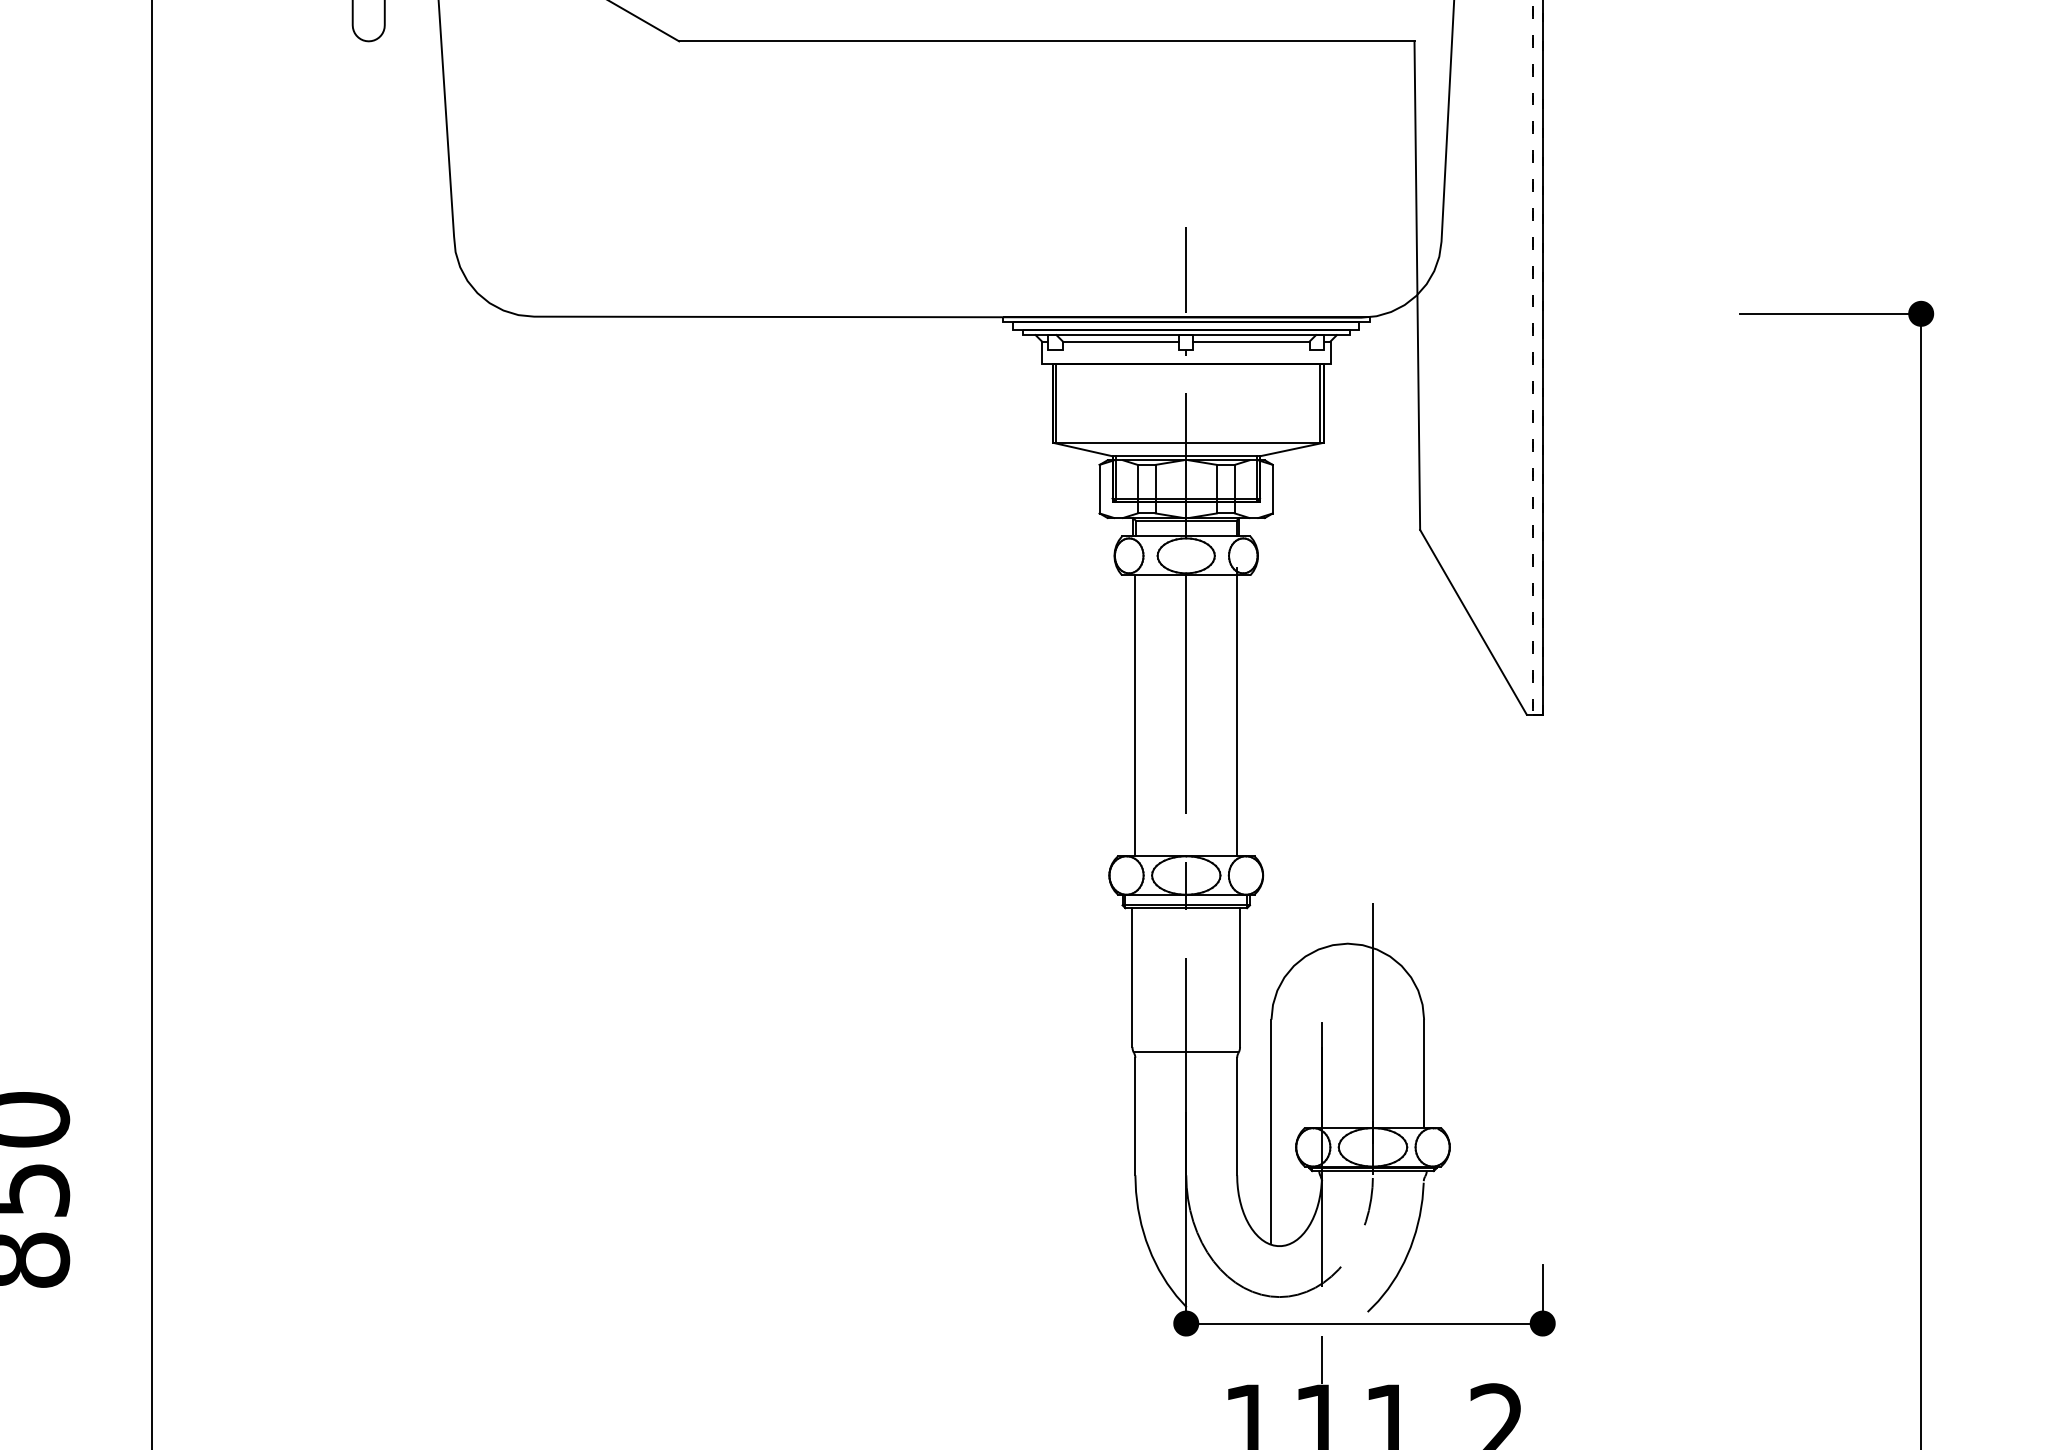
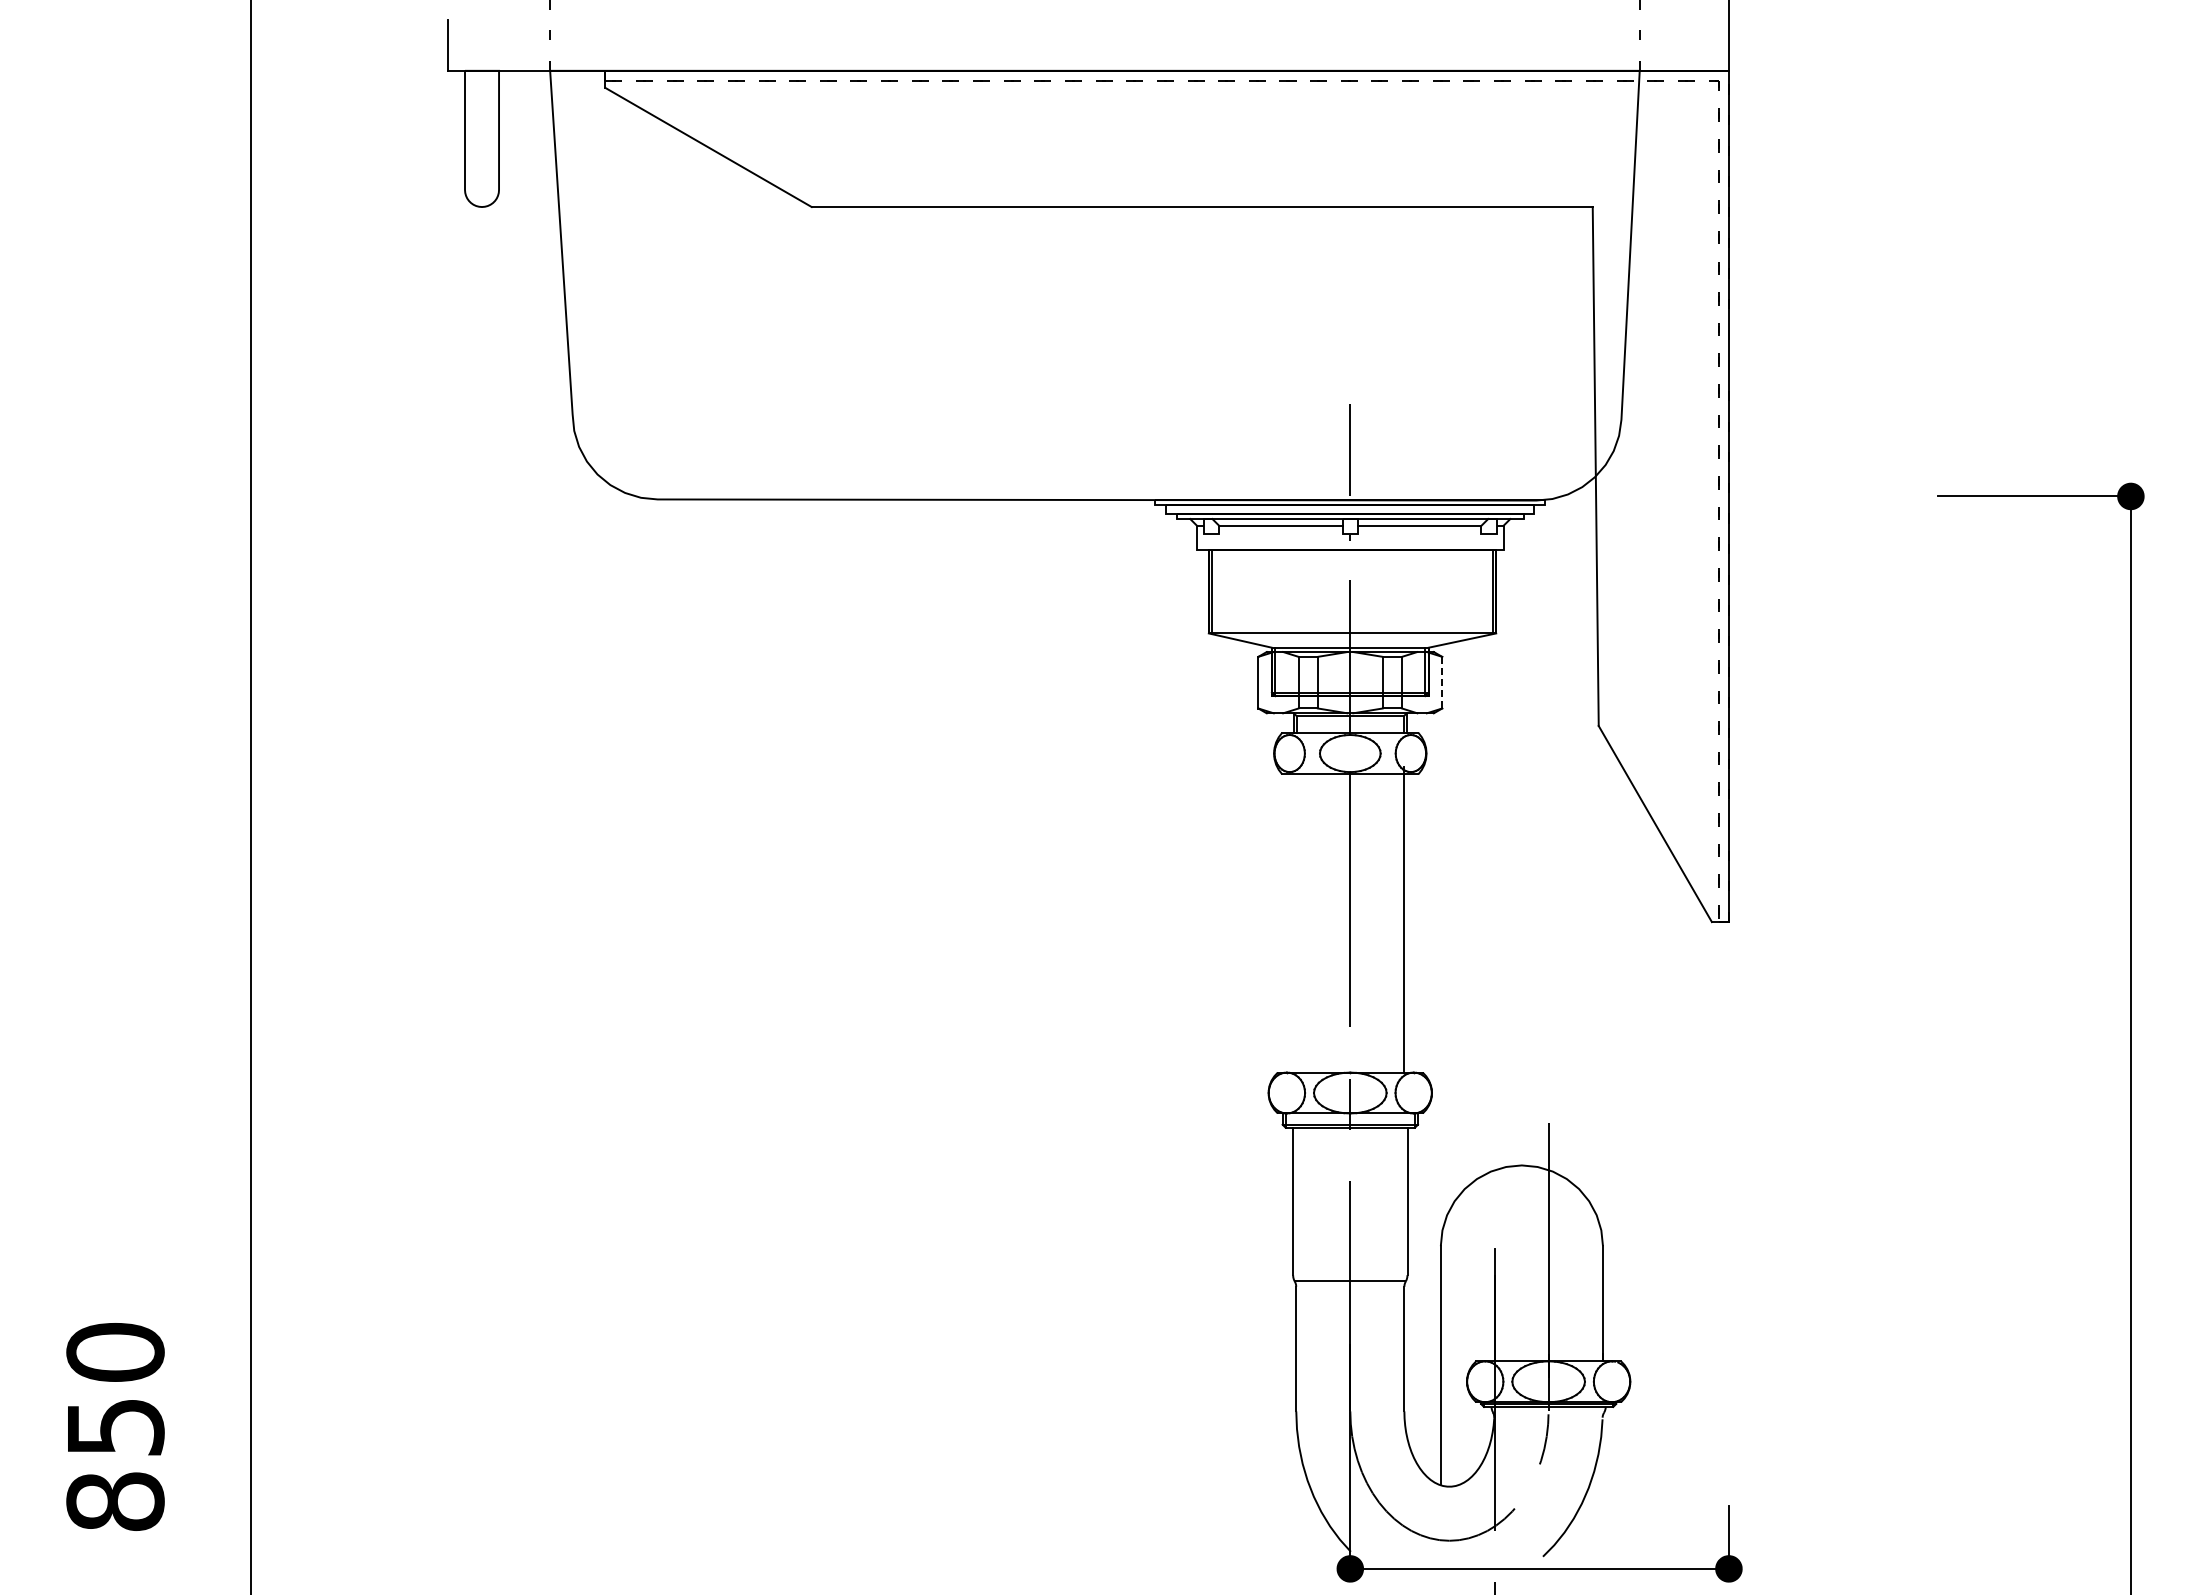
line: (1273, 489) -> (1442, 683), solid -> dashed
line: (1135, 715) -> (1296, 923), removed

